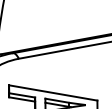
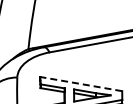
line: (53, 93) -> (81, 84), solid -> dashed

